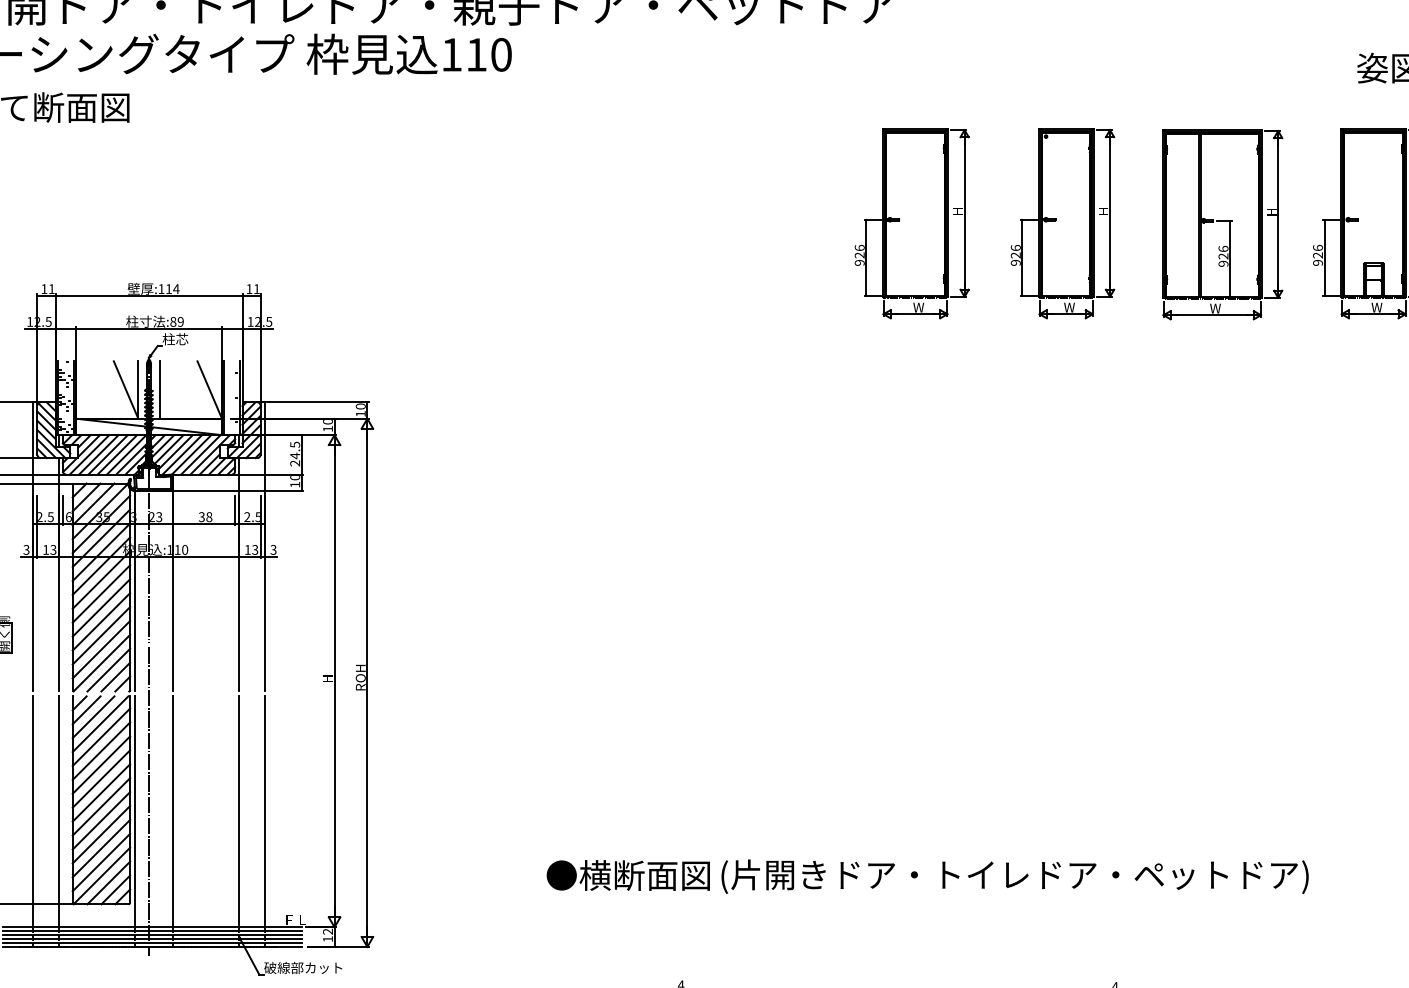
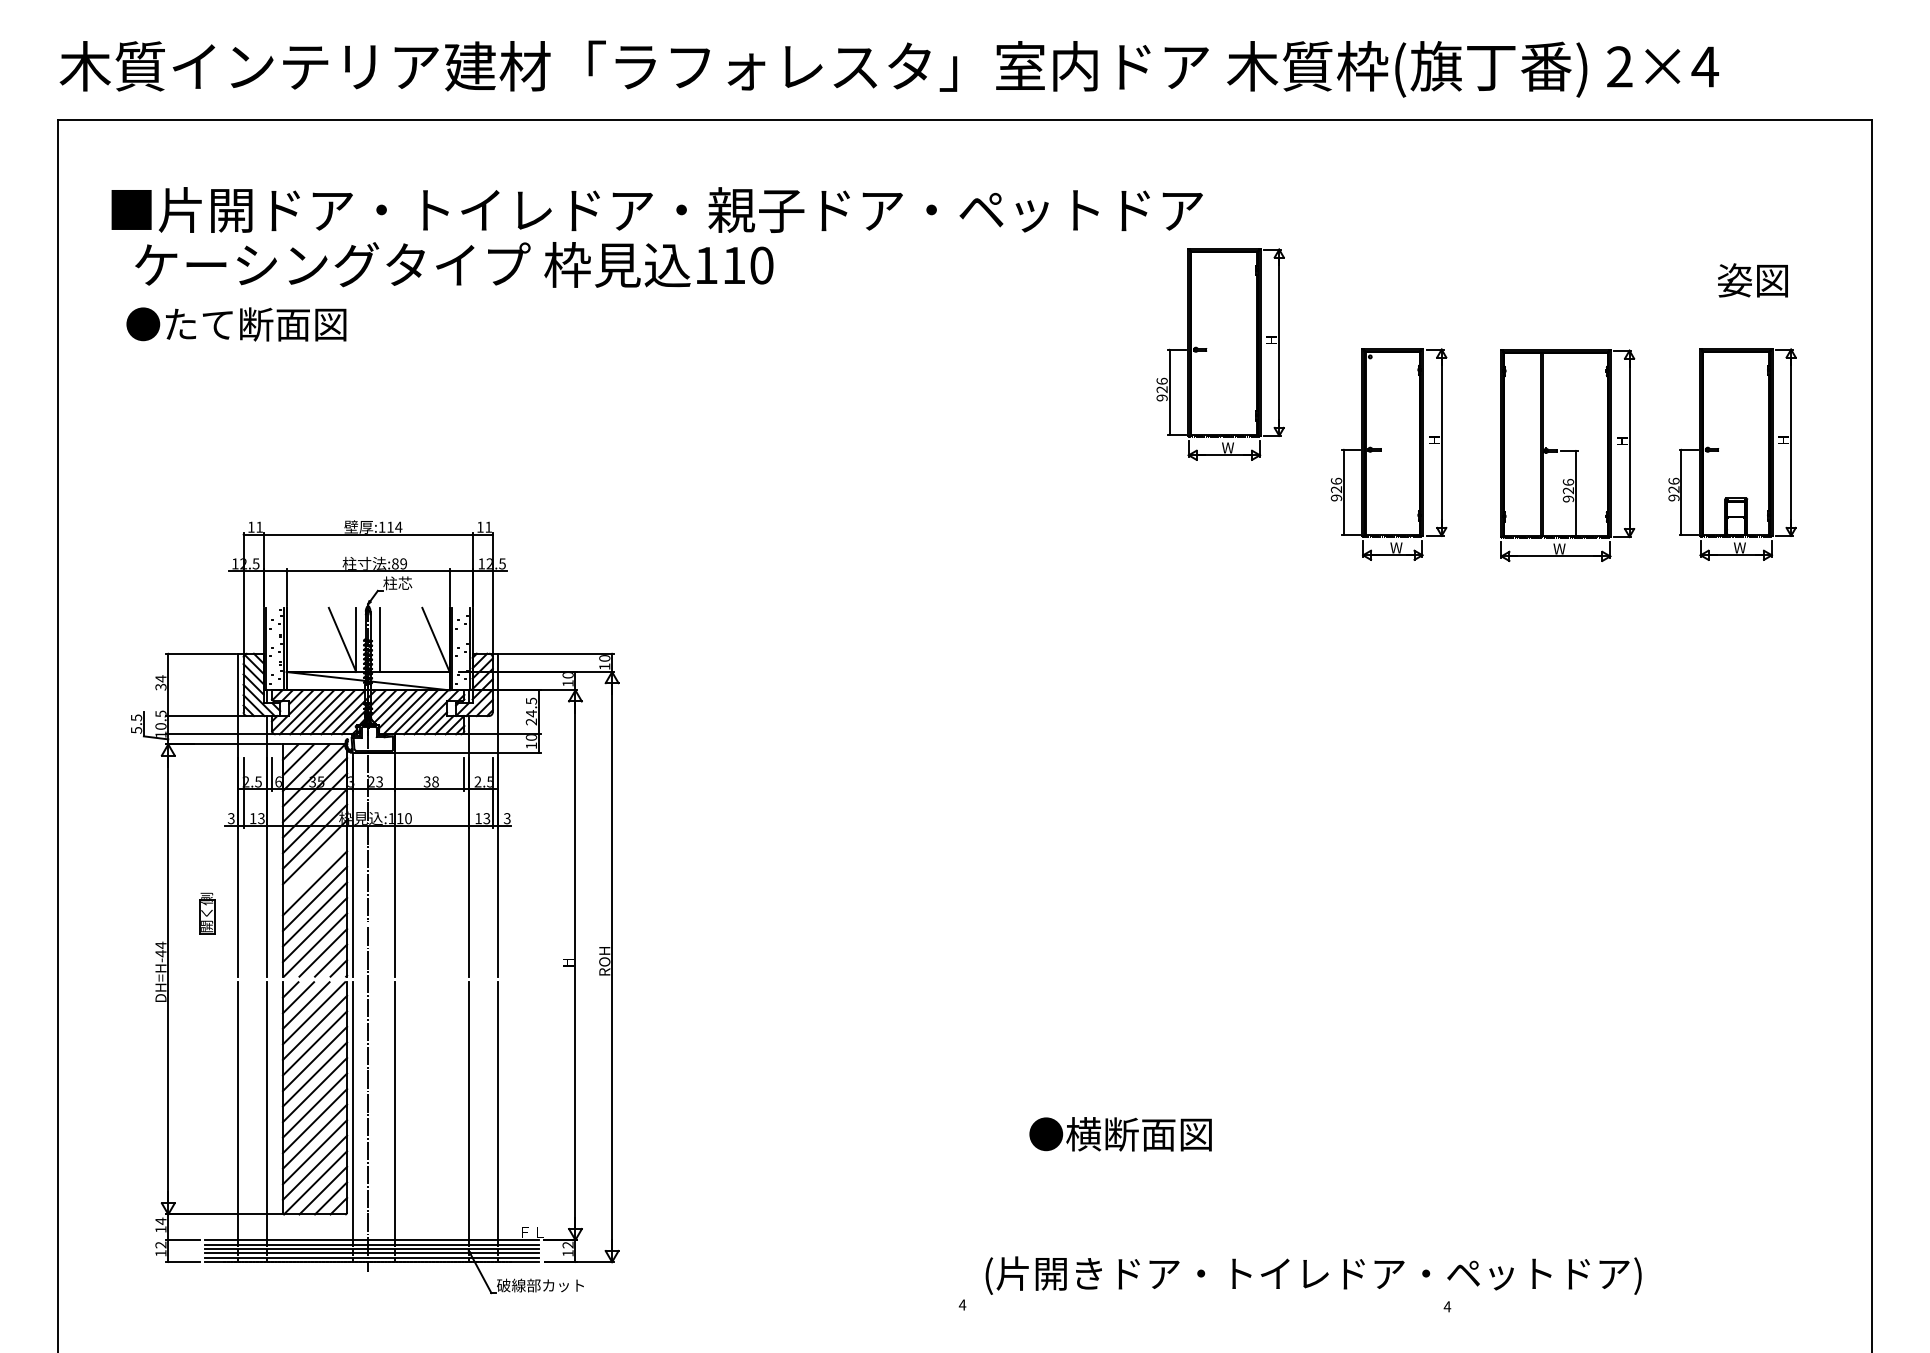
part: (912, 223) -> (1220, 354), moved
line: (100, 593) -> (314, 867), removed
text: (628, 875) -> (1120, 1134), moved
text: (1014, 876) -> (1313, 1275), moved

